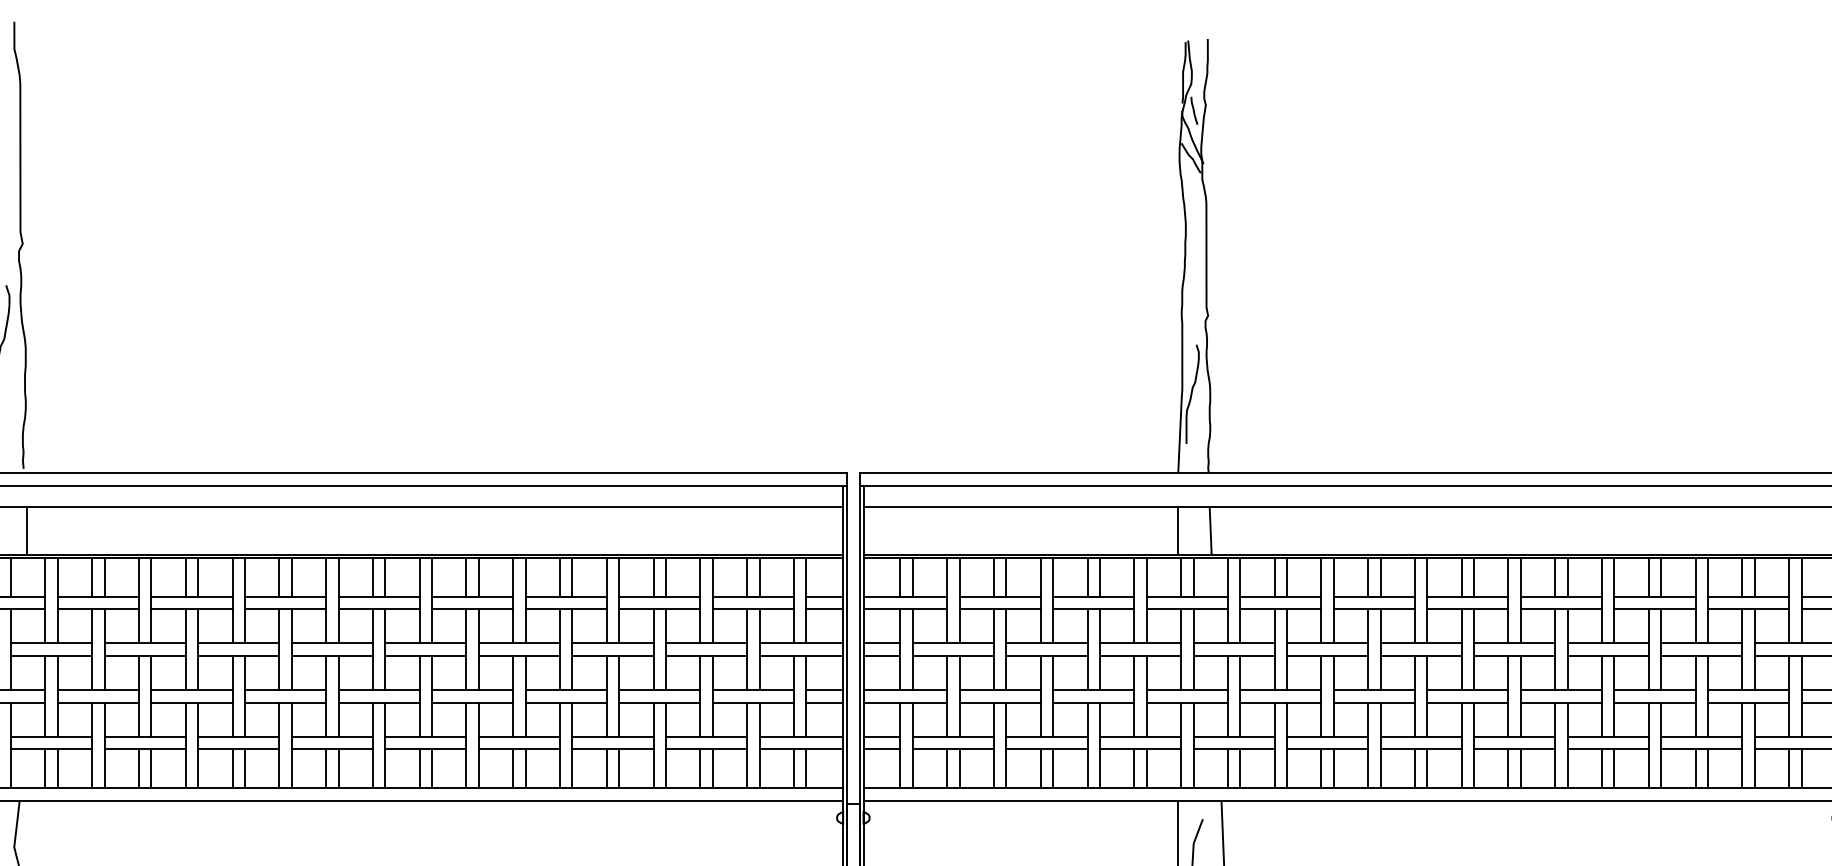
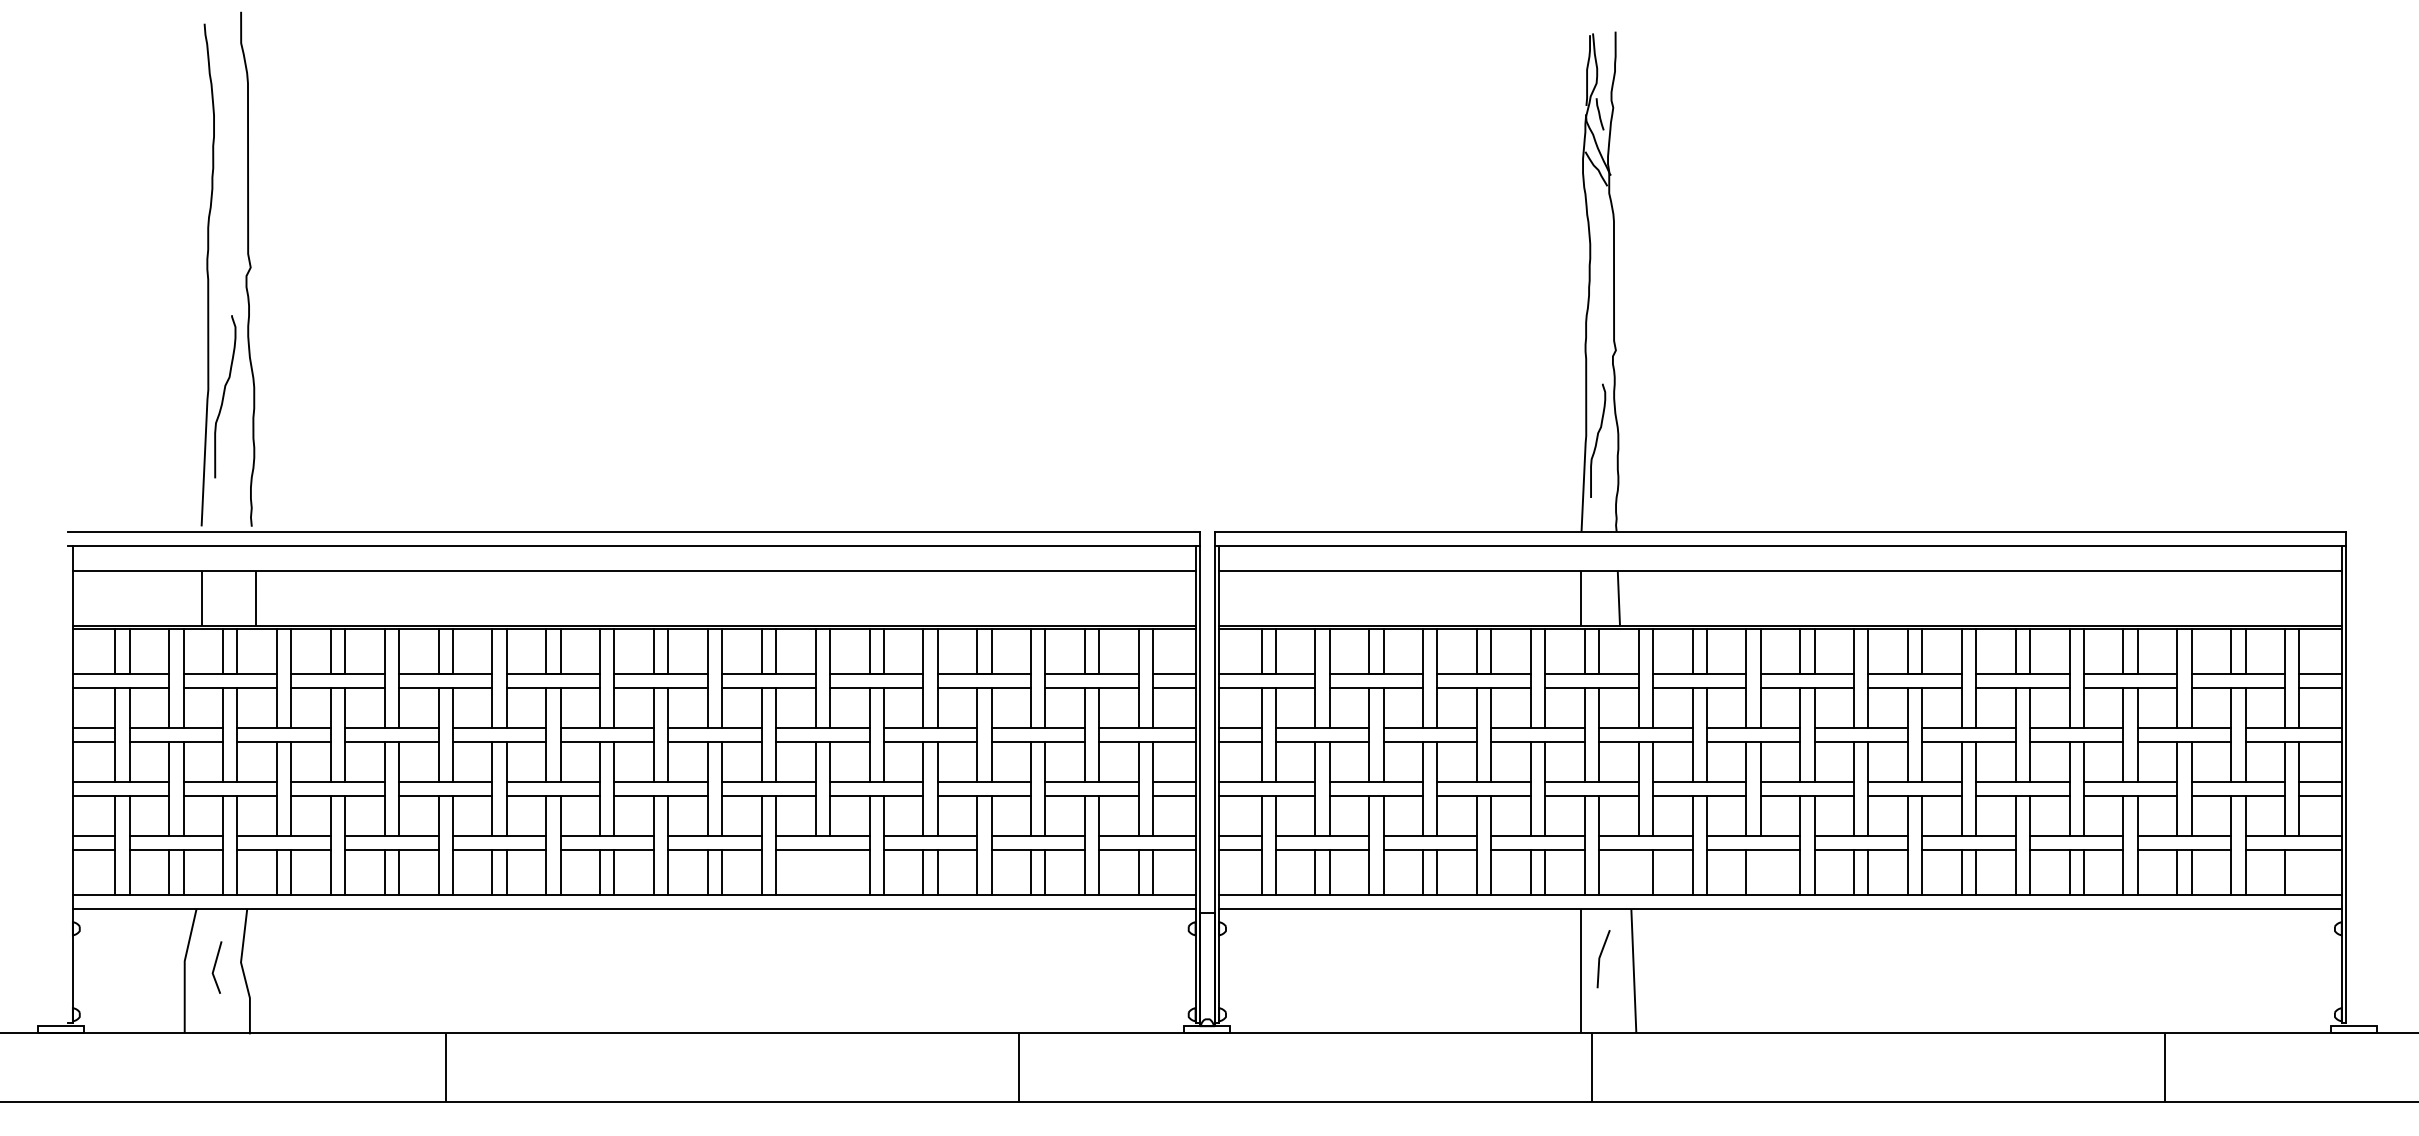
line: (513, 768) -> (815, 871), removed
line: (525, 768) -> (829, 871), removed
line: (1227, 768) -> (1638, 871), removed
line: (1333, 768) -> (1760, 871), removed
line: (1801, 768) -> (2299, 871), removed

